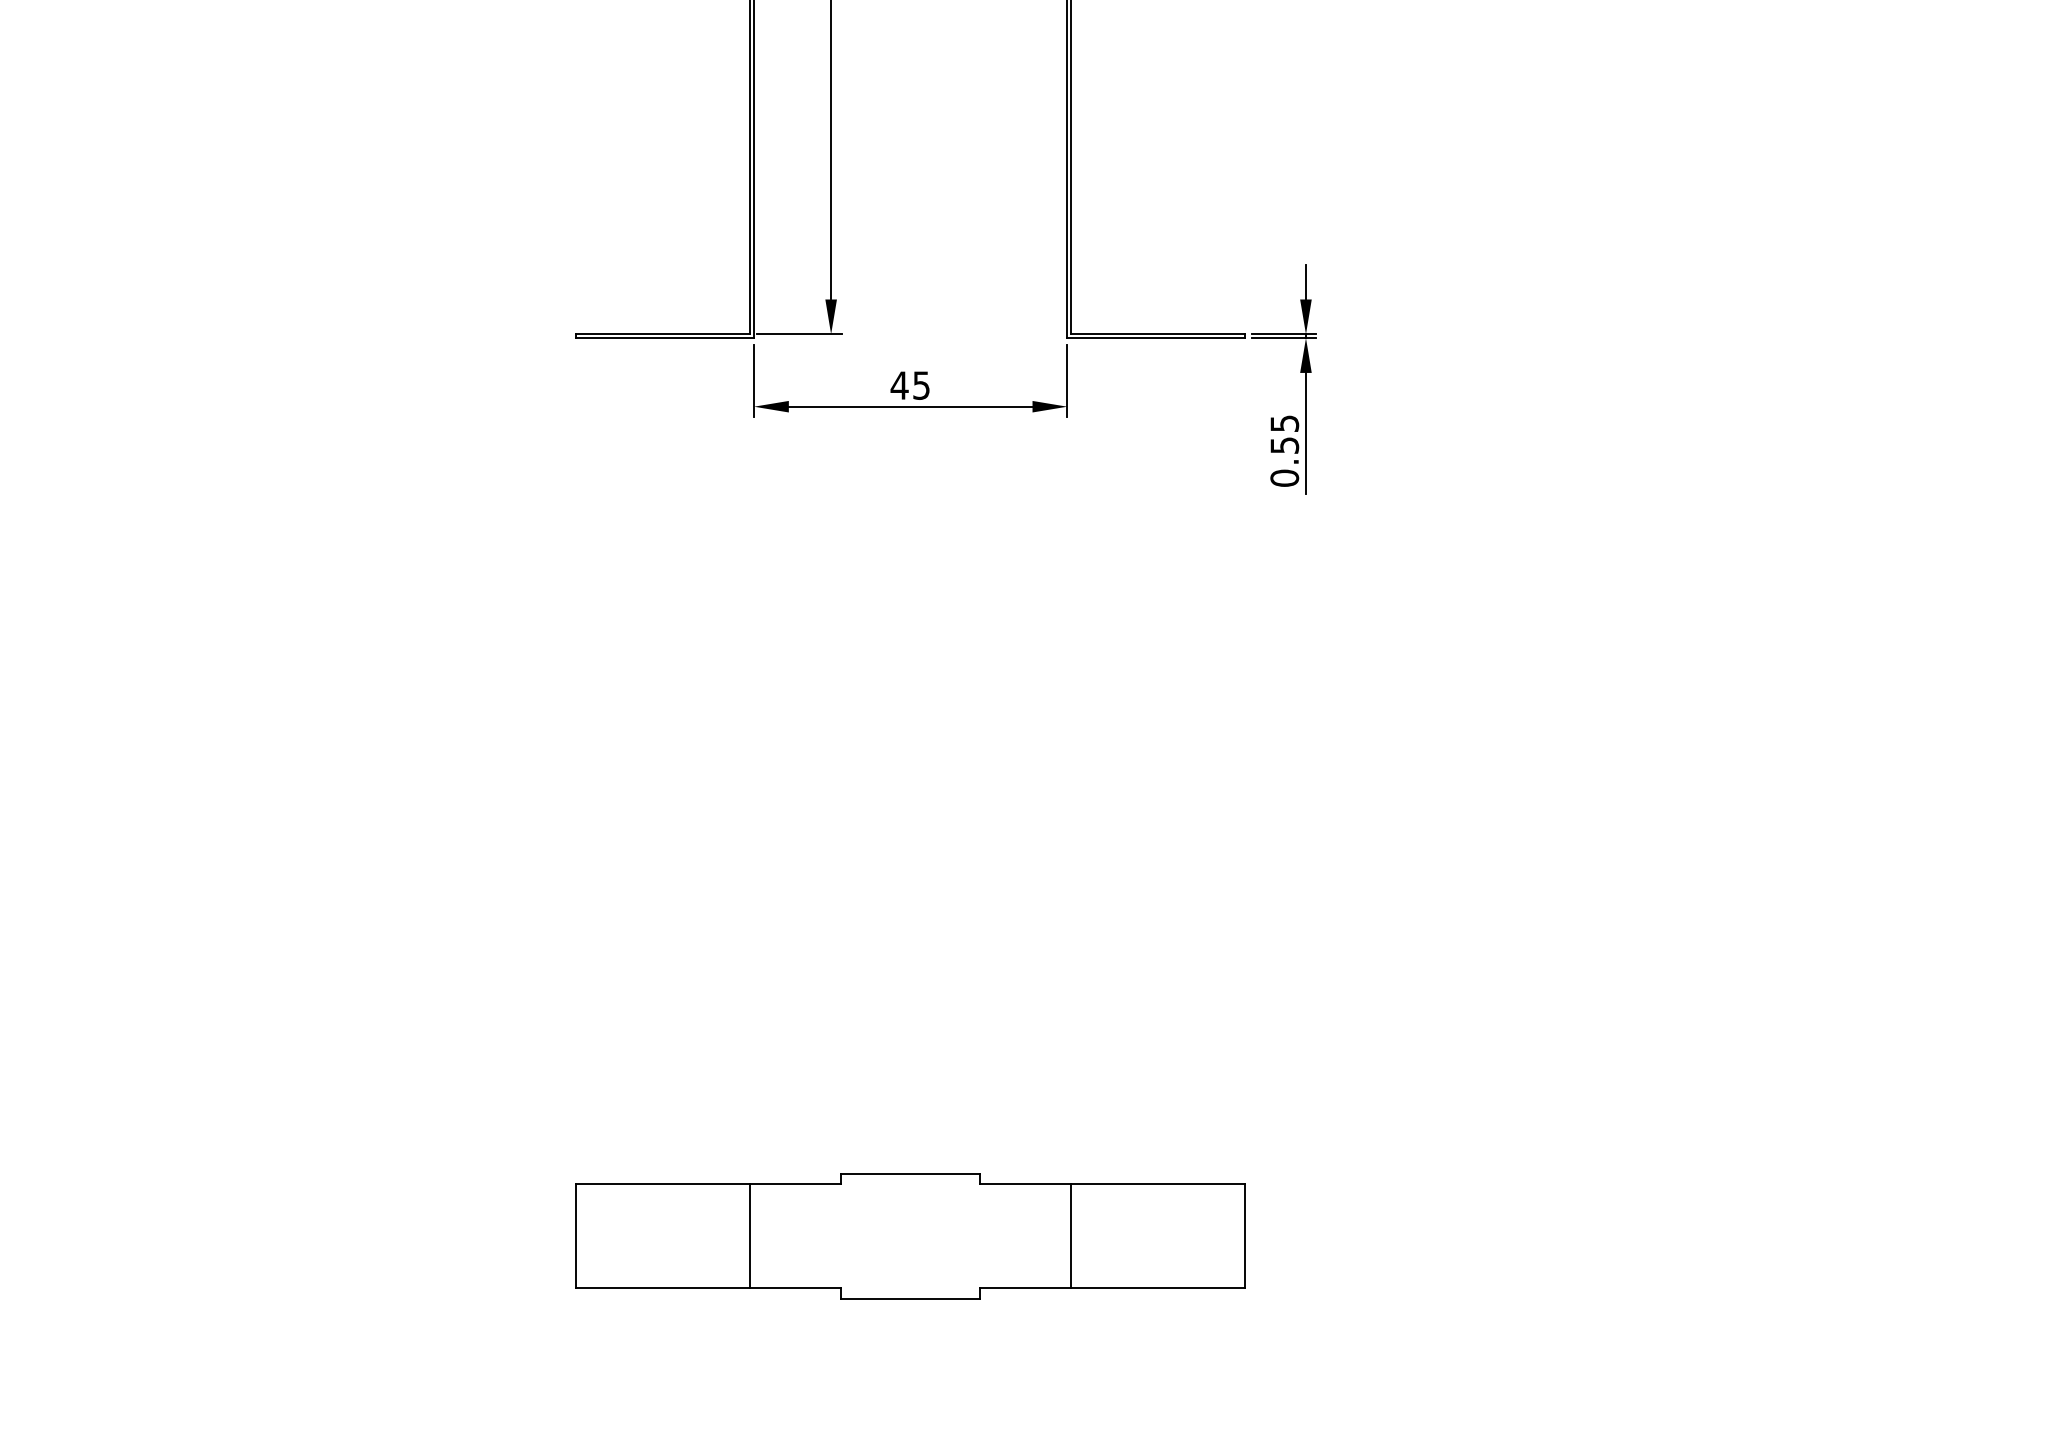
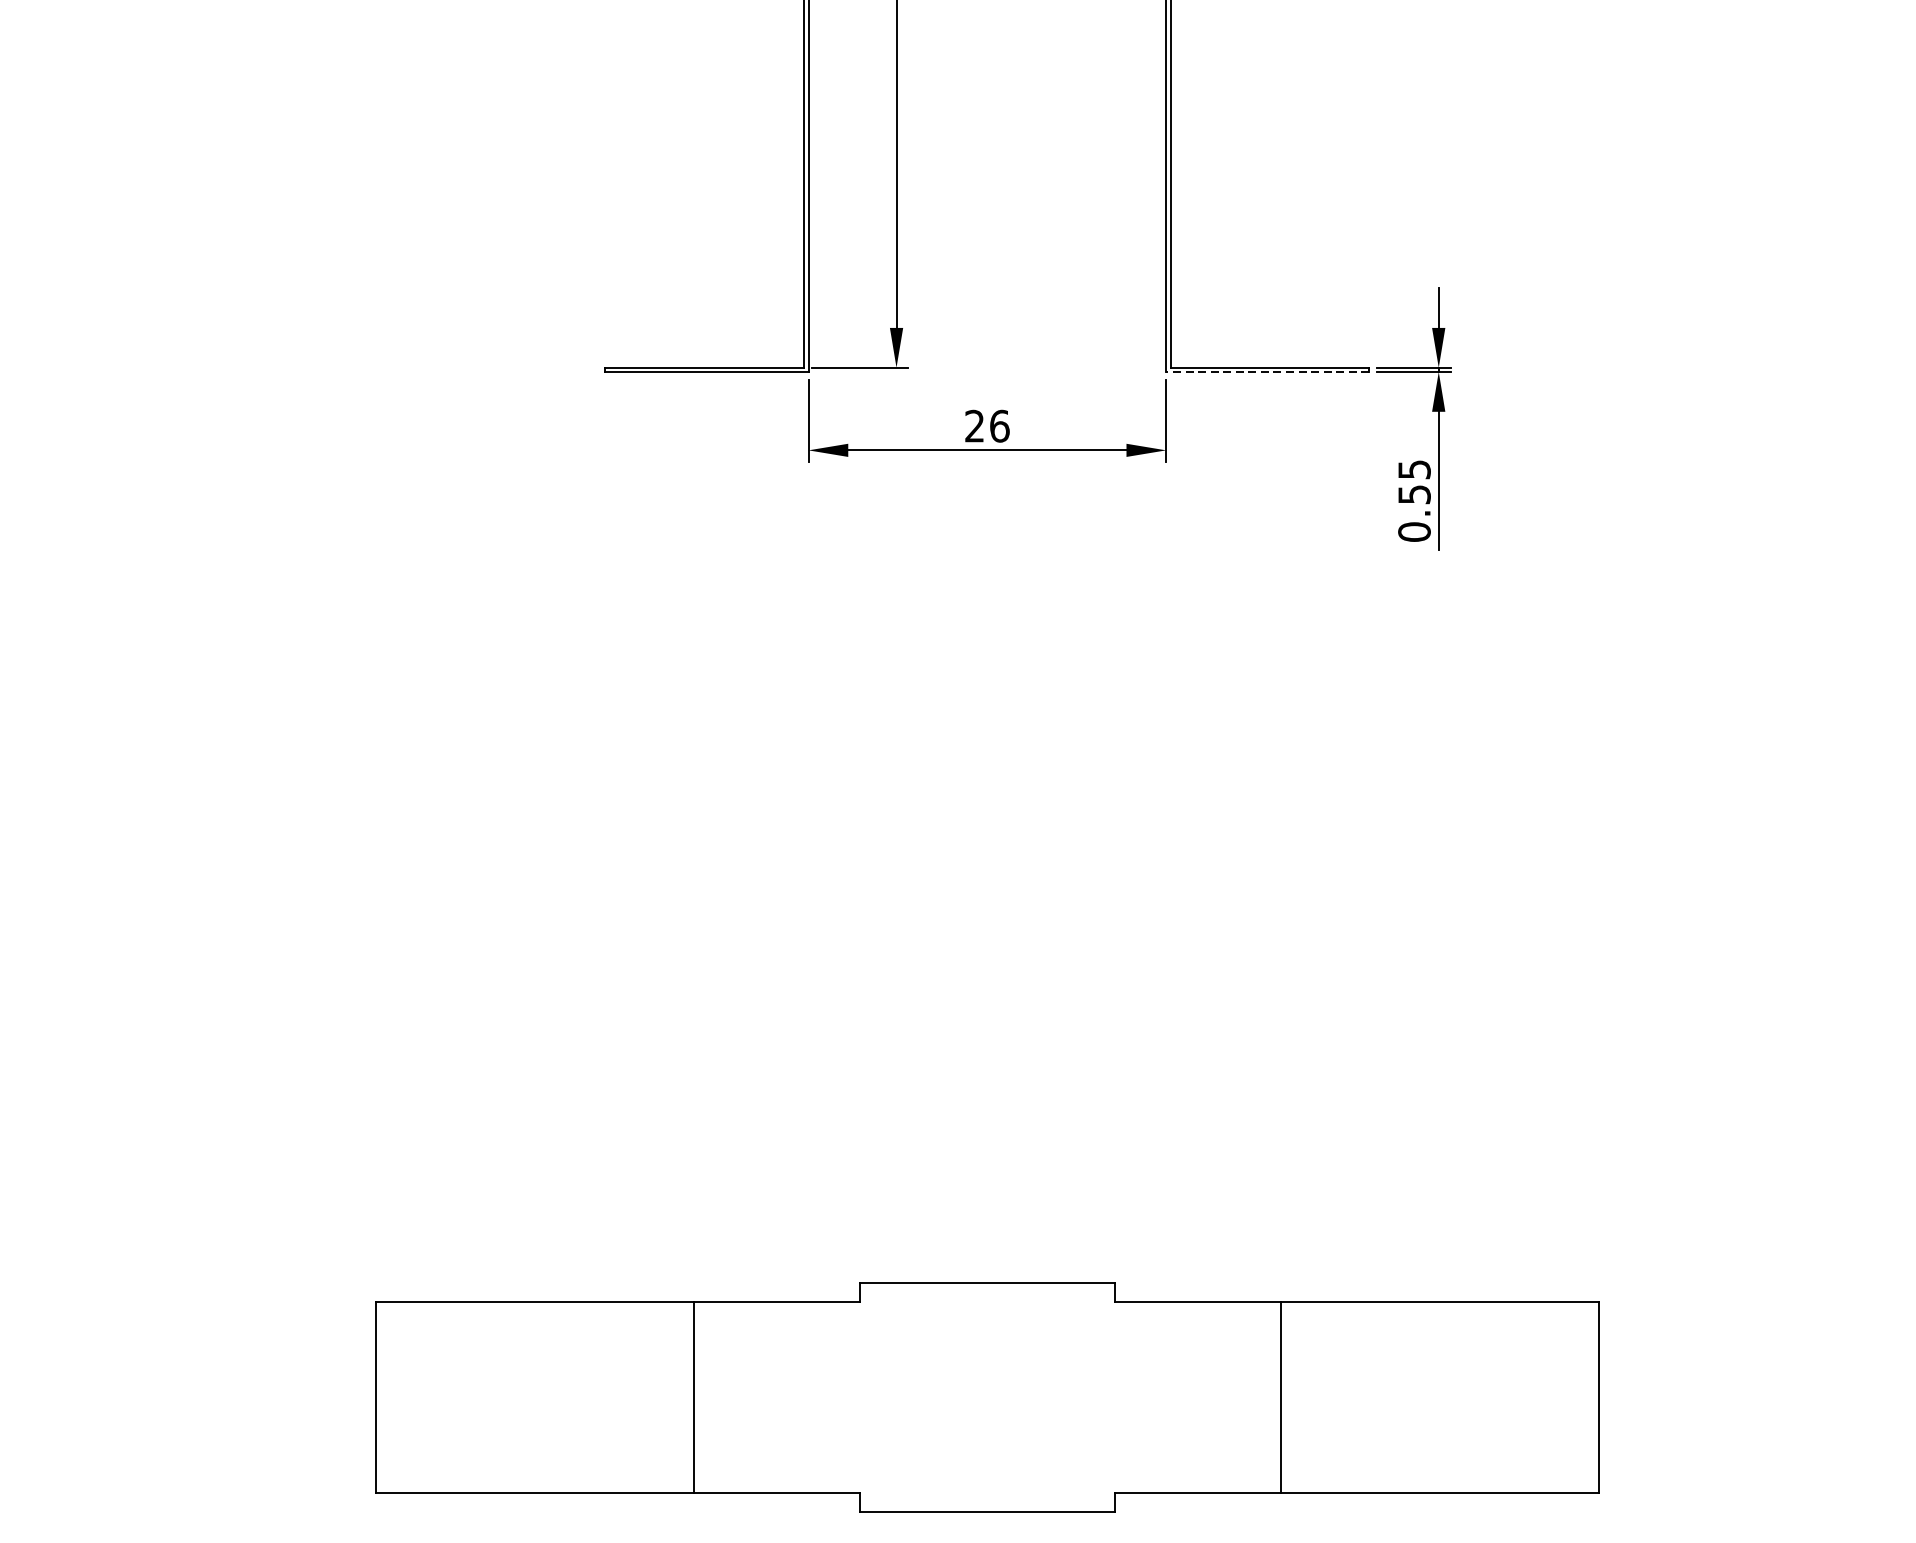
line: (1156, 338) -> (1268, 372), solid -> dashed
text: (910, 385) -> (987, 426), 45 -> 26
part: (910, 1236) -> (987, 1397), size x1.6

